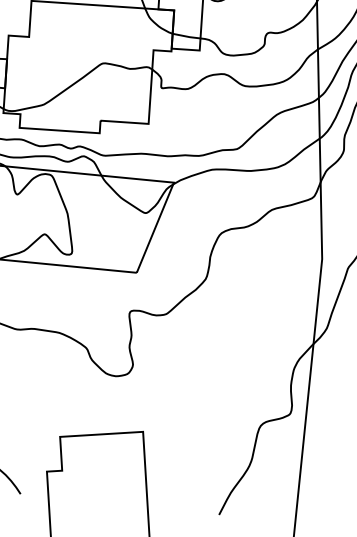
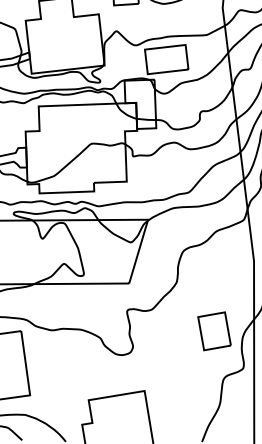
part: (253, 355) -> (214, 331), added

